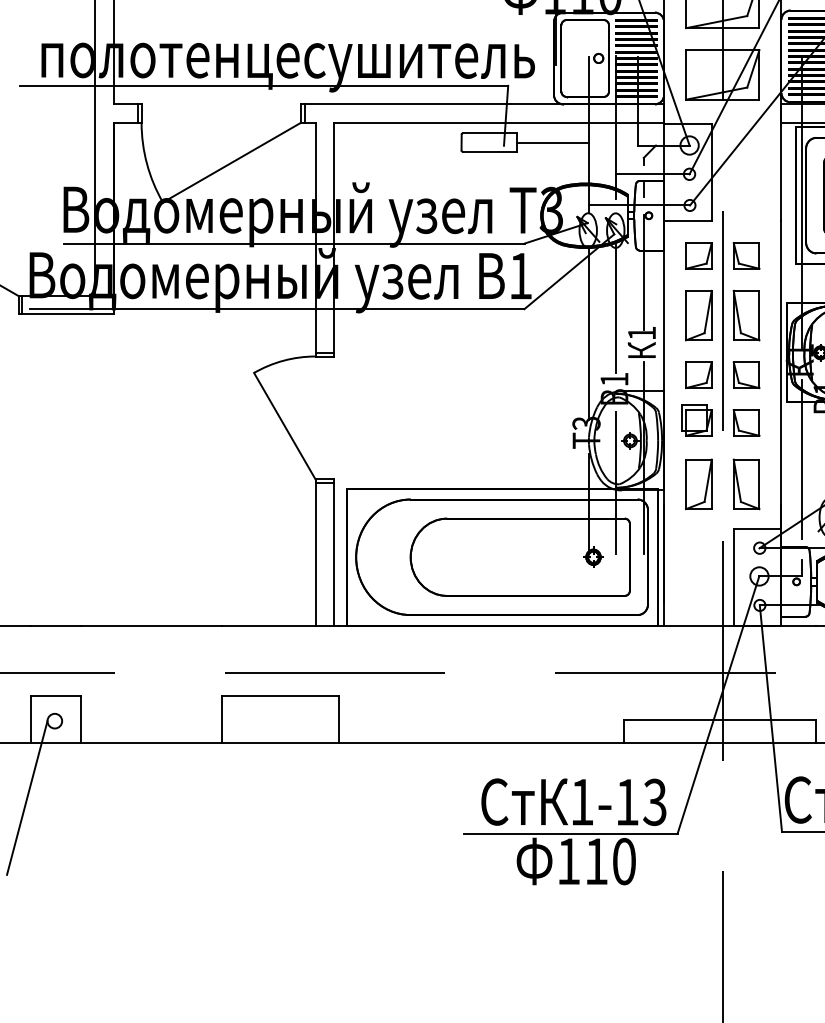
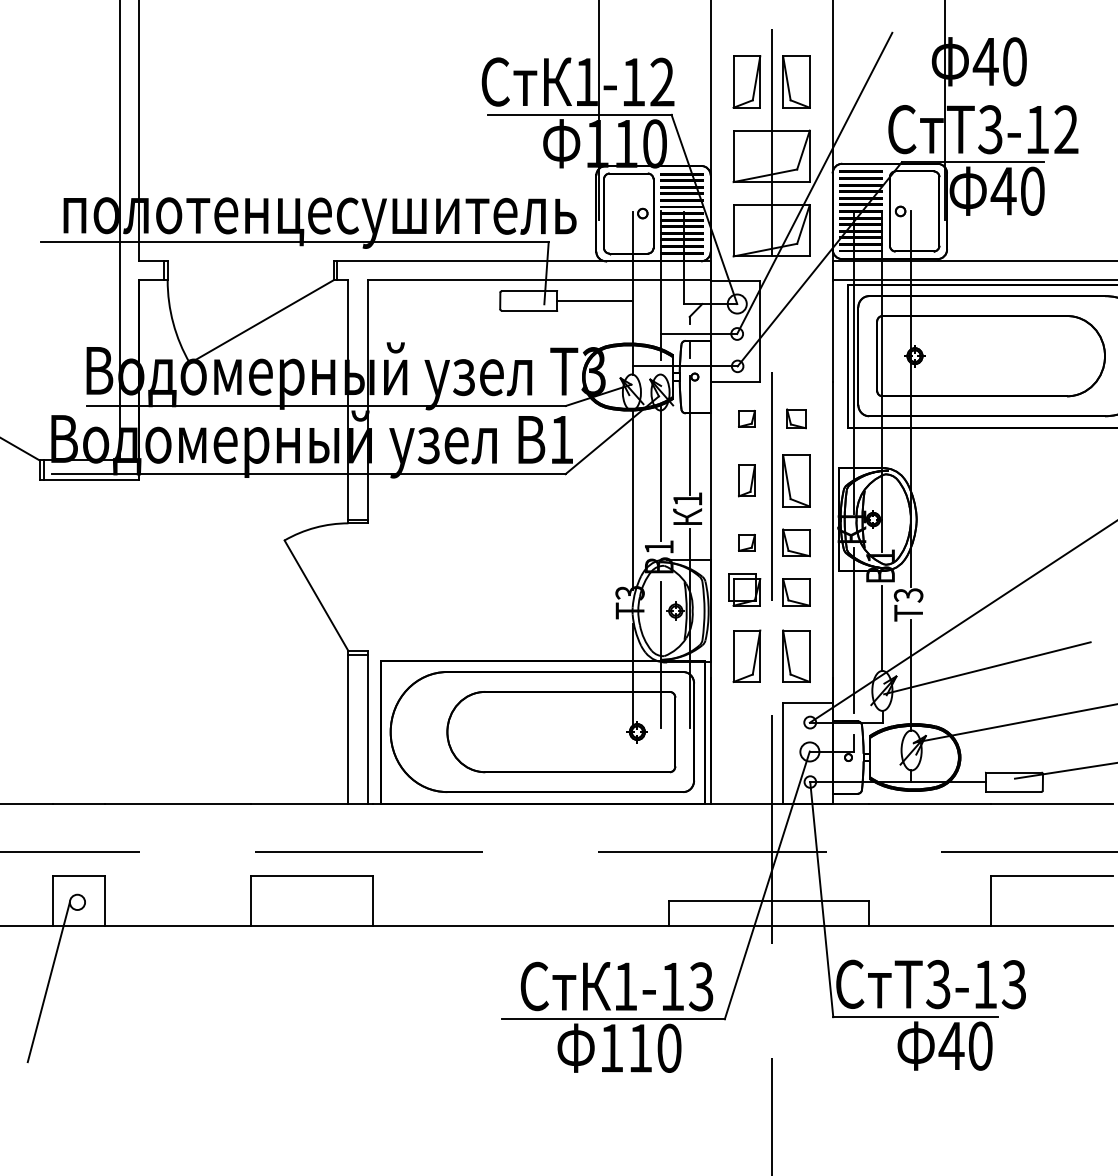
part: (698, 255) -> (746, 418), size x0.6
part: (746, 255) -> (796, 418), size x0.7
part: (698, 315) -> (746, 480), size x0.6
part: (698, 374) -> (746, 542), size x0.6

